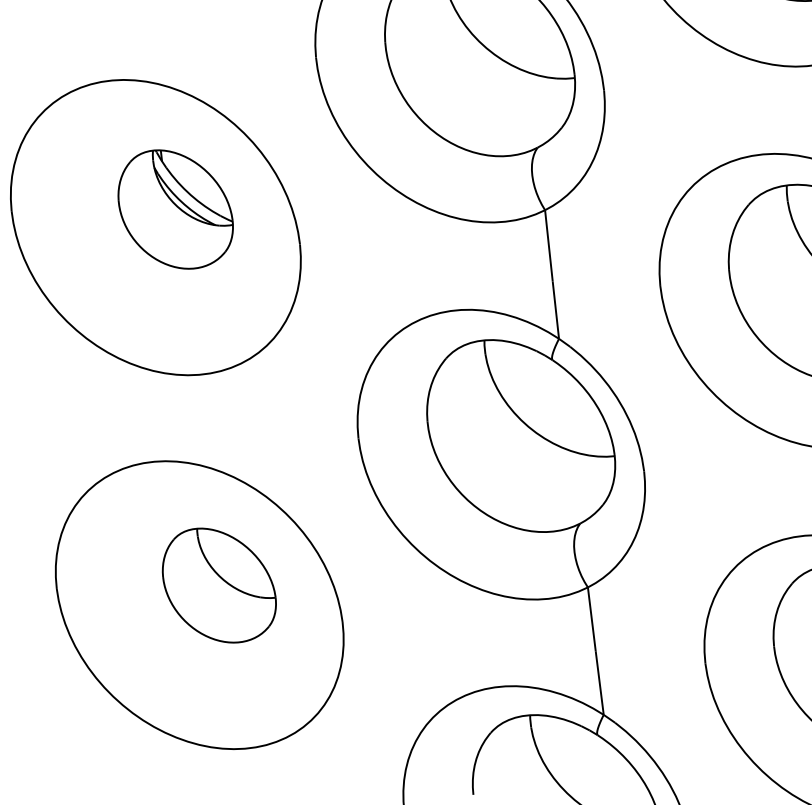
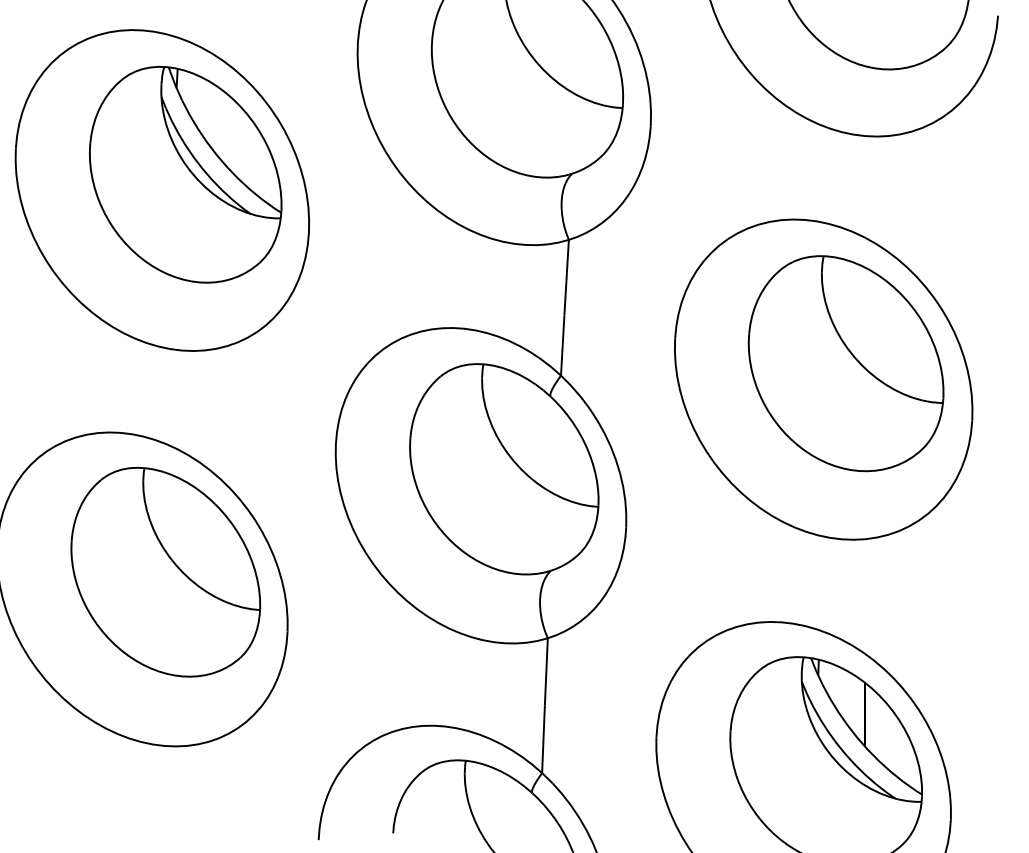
part: (174, 209) -> (185, 174), size x1.67
part: (218, 584) -> (165, 571), size x1.67

